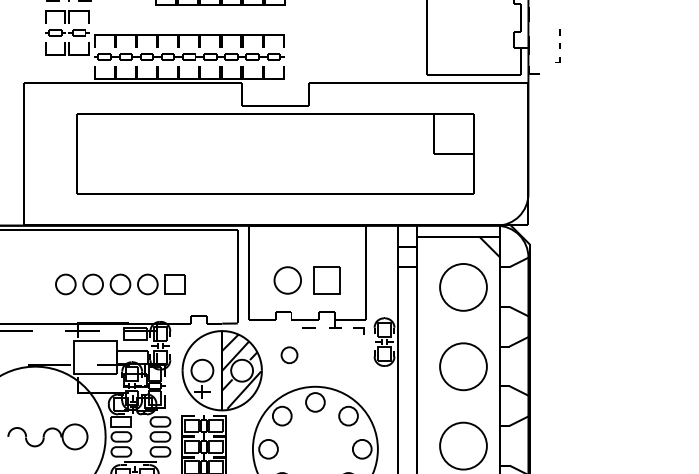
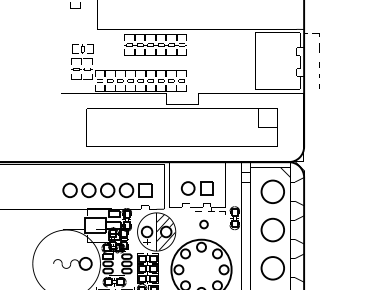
part: (560, 45) -> (319, 75), size x1.67
part: (120, 284) -> (107, 190), size x1.43
circle: (288, 355) -> (203, 224), moved

